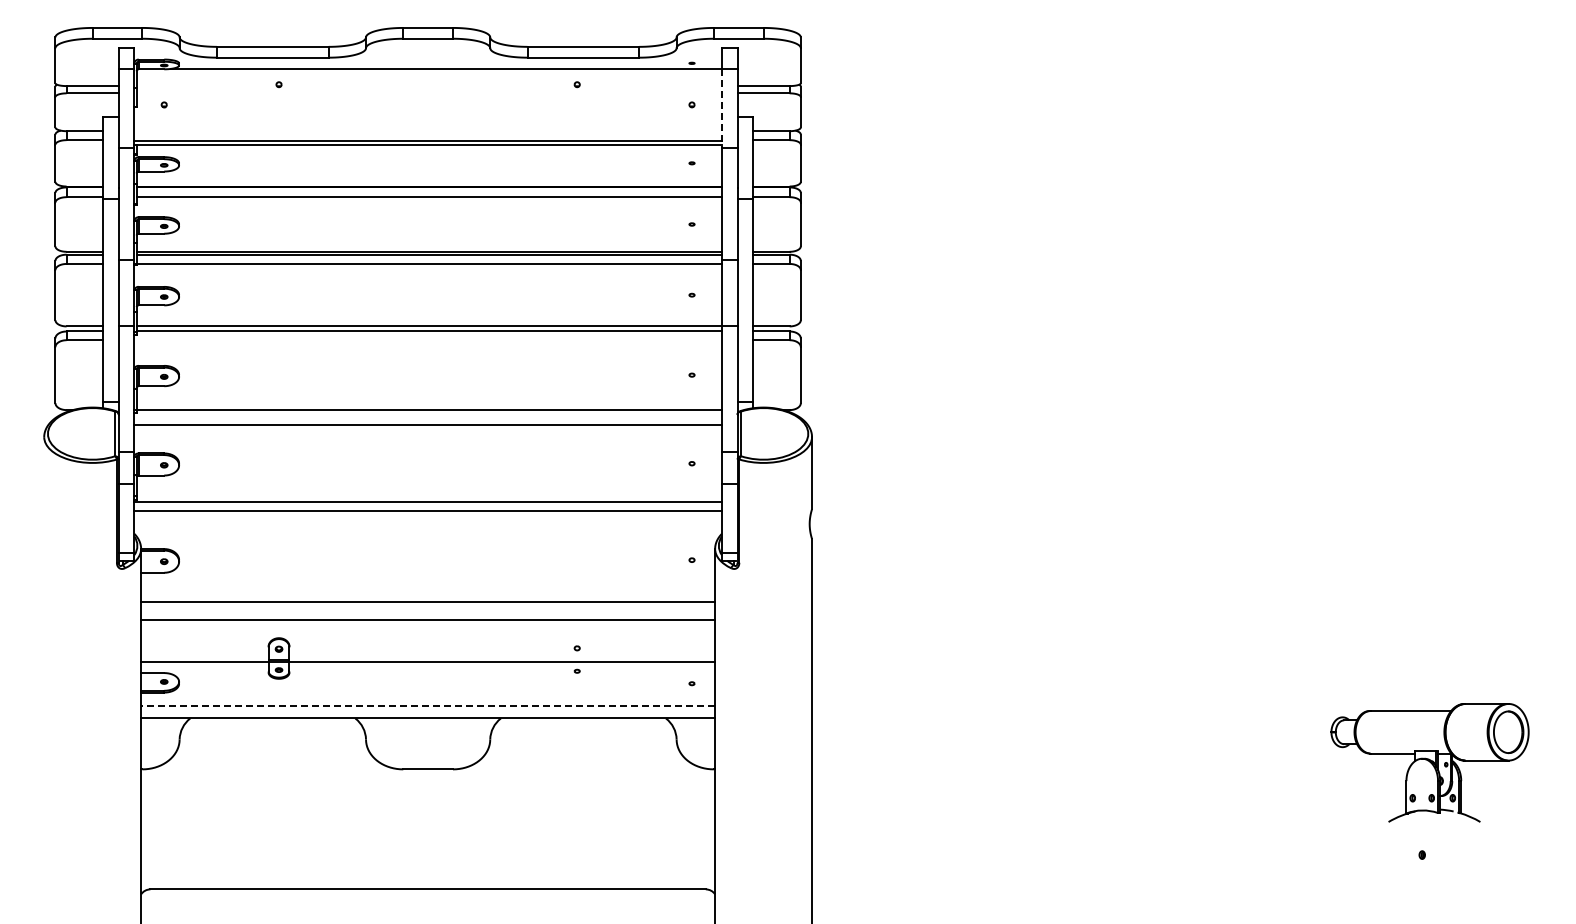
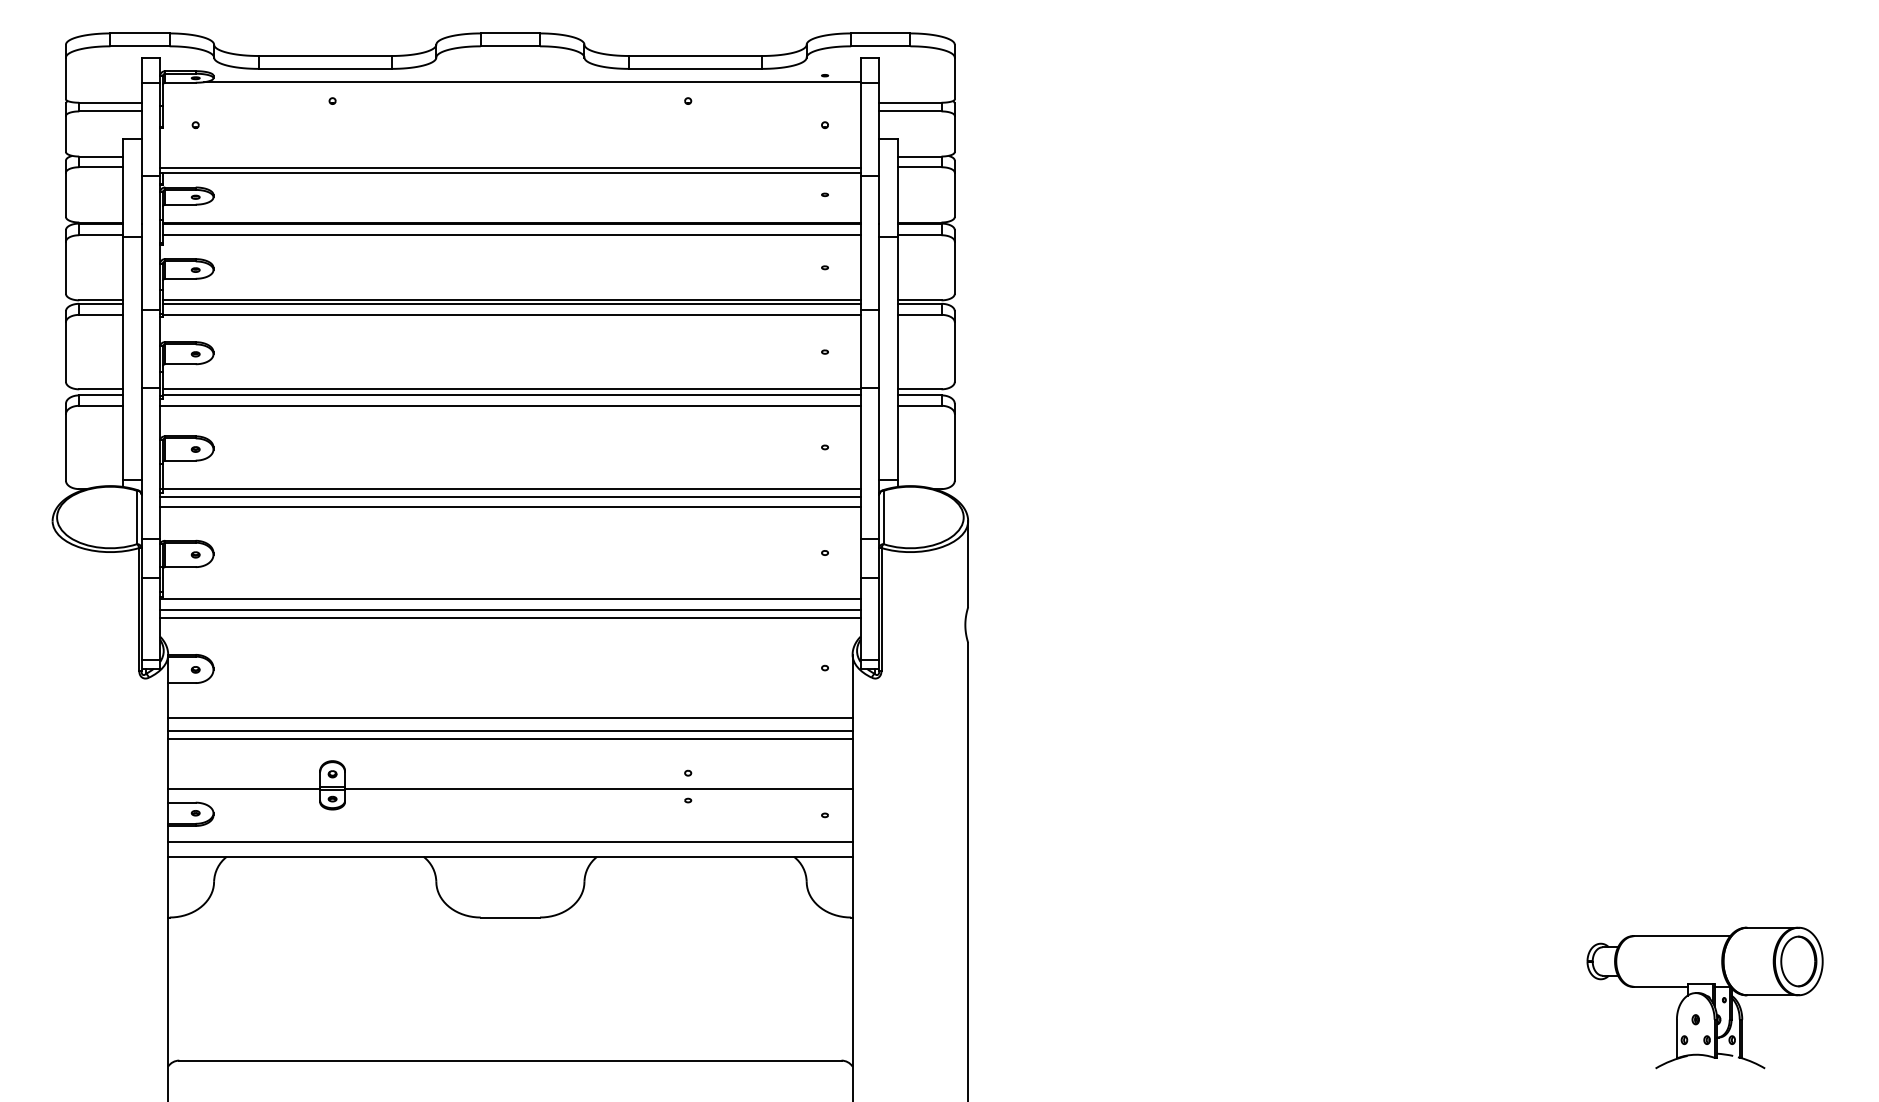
line: (721, 109) -> (860, 130), dashed -> solid
line: (427, 340) -> (509, 406), added
line: (427, 417) -> (509, 497), added
line: (427, 518) -> (509, 618), added
line: (428, 612) -> (510, 730), added
line: (428, 705) -> (510, 841), dashed -> solid
part: (1429, 762) -> (1704, 997), moved

